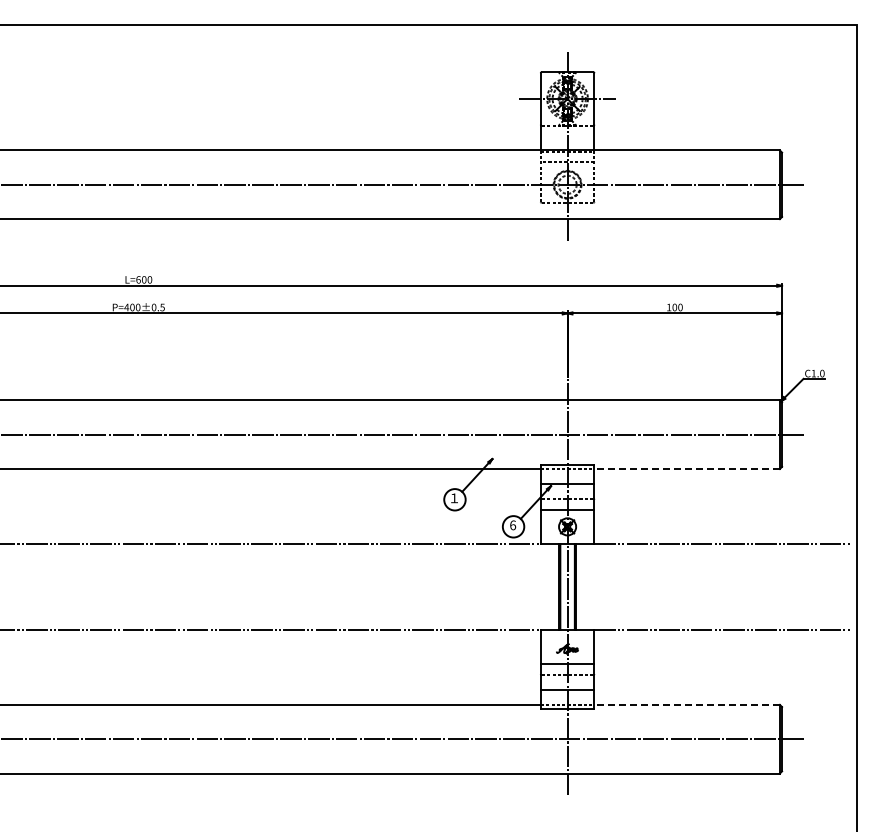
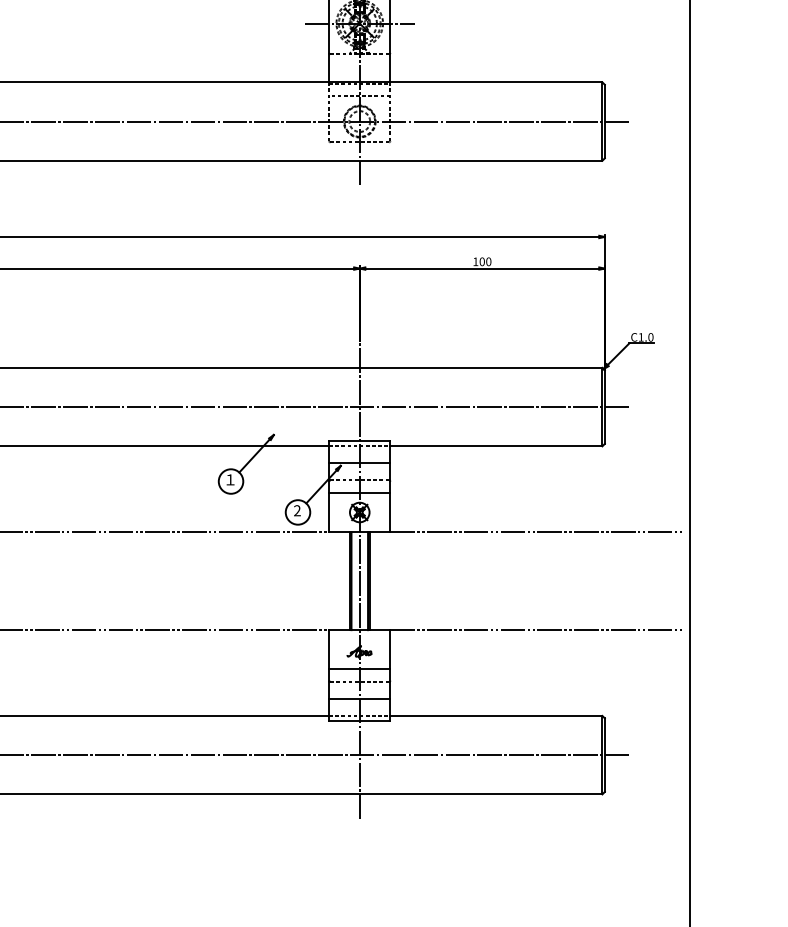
line: (687, 468) -> (496, 445), dashed -> solid
text: (513, 525) -> (297, 510), 6 -> 2
line: (687, 704) -> (496, 715), dashed -> solid

